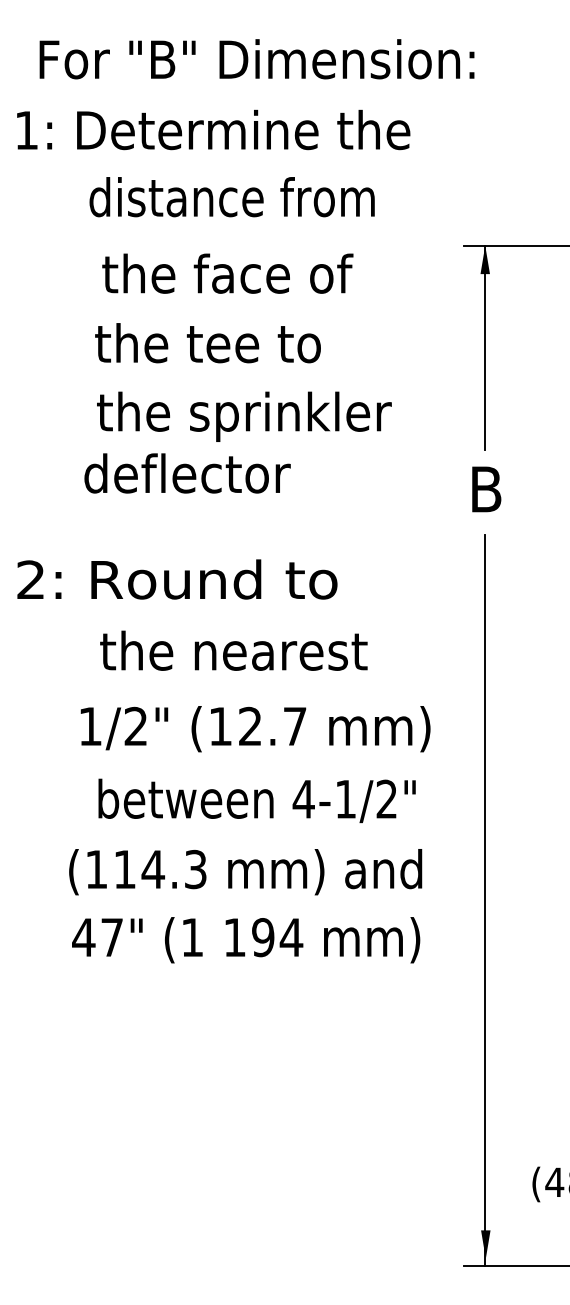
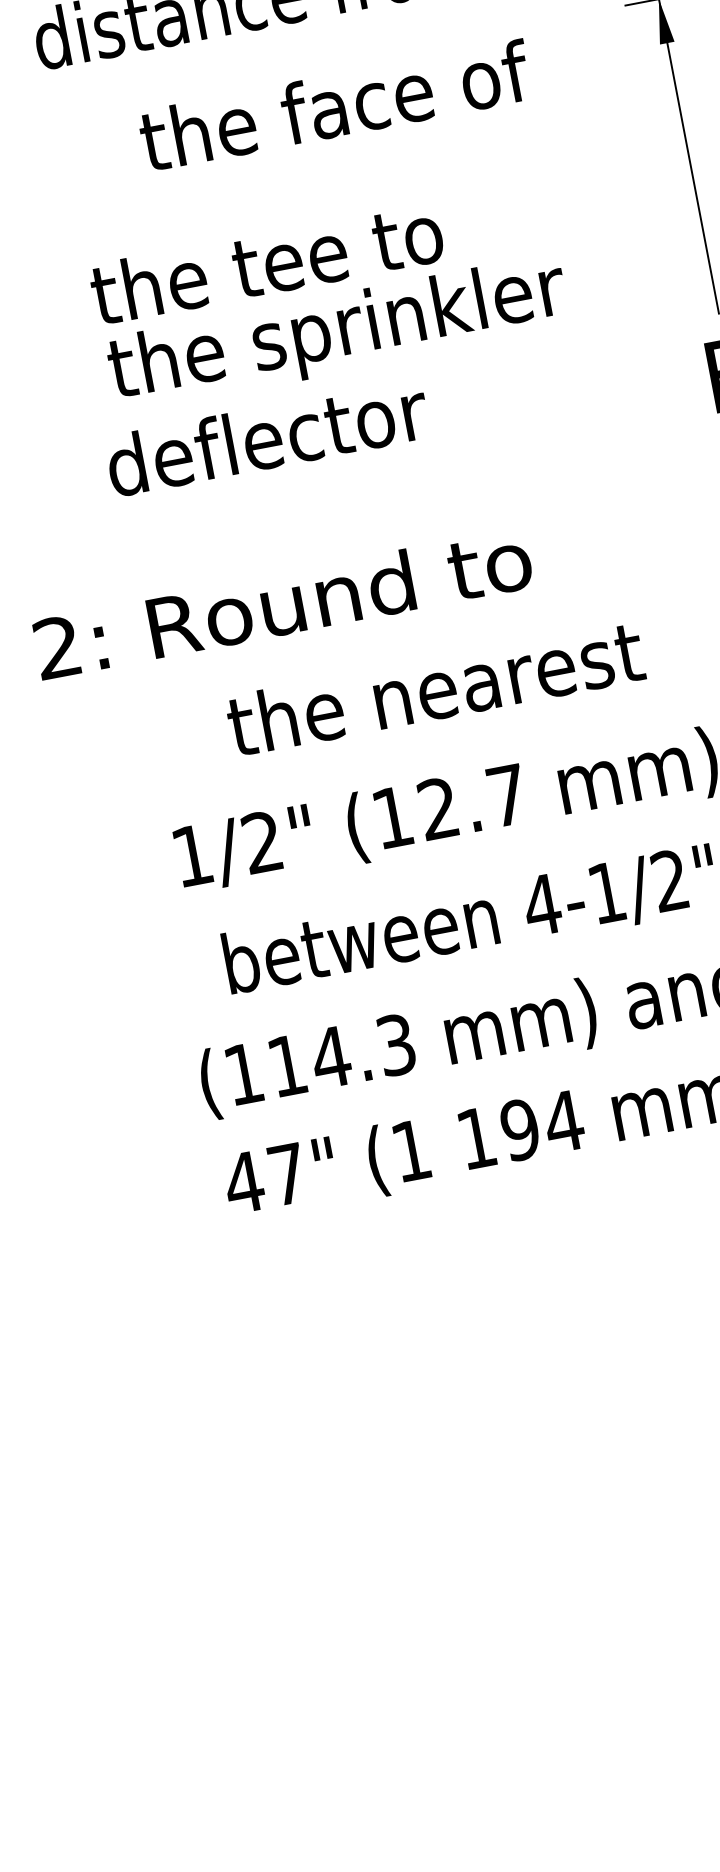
text: (227, 273) -> (334, 105), moved
text: (207, 343) -> (266, 263), moved
text: (233, 650) -> (434, 688), moved

